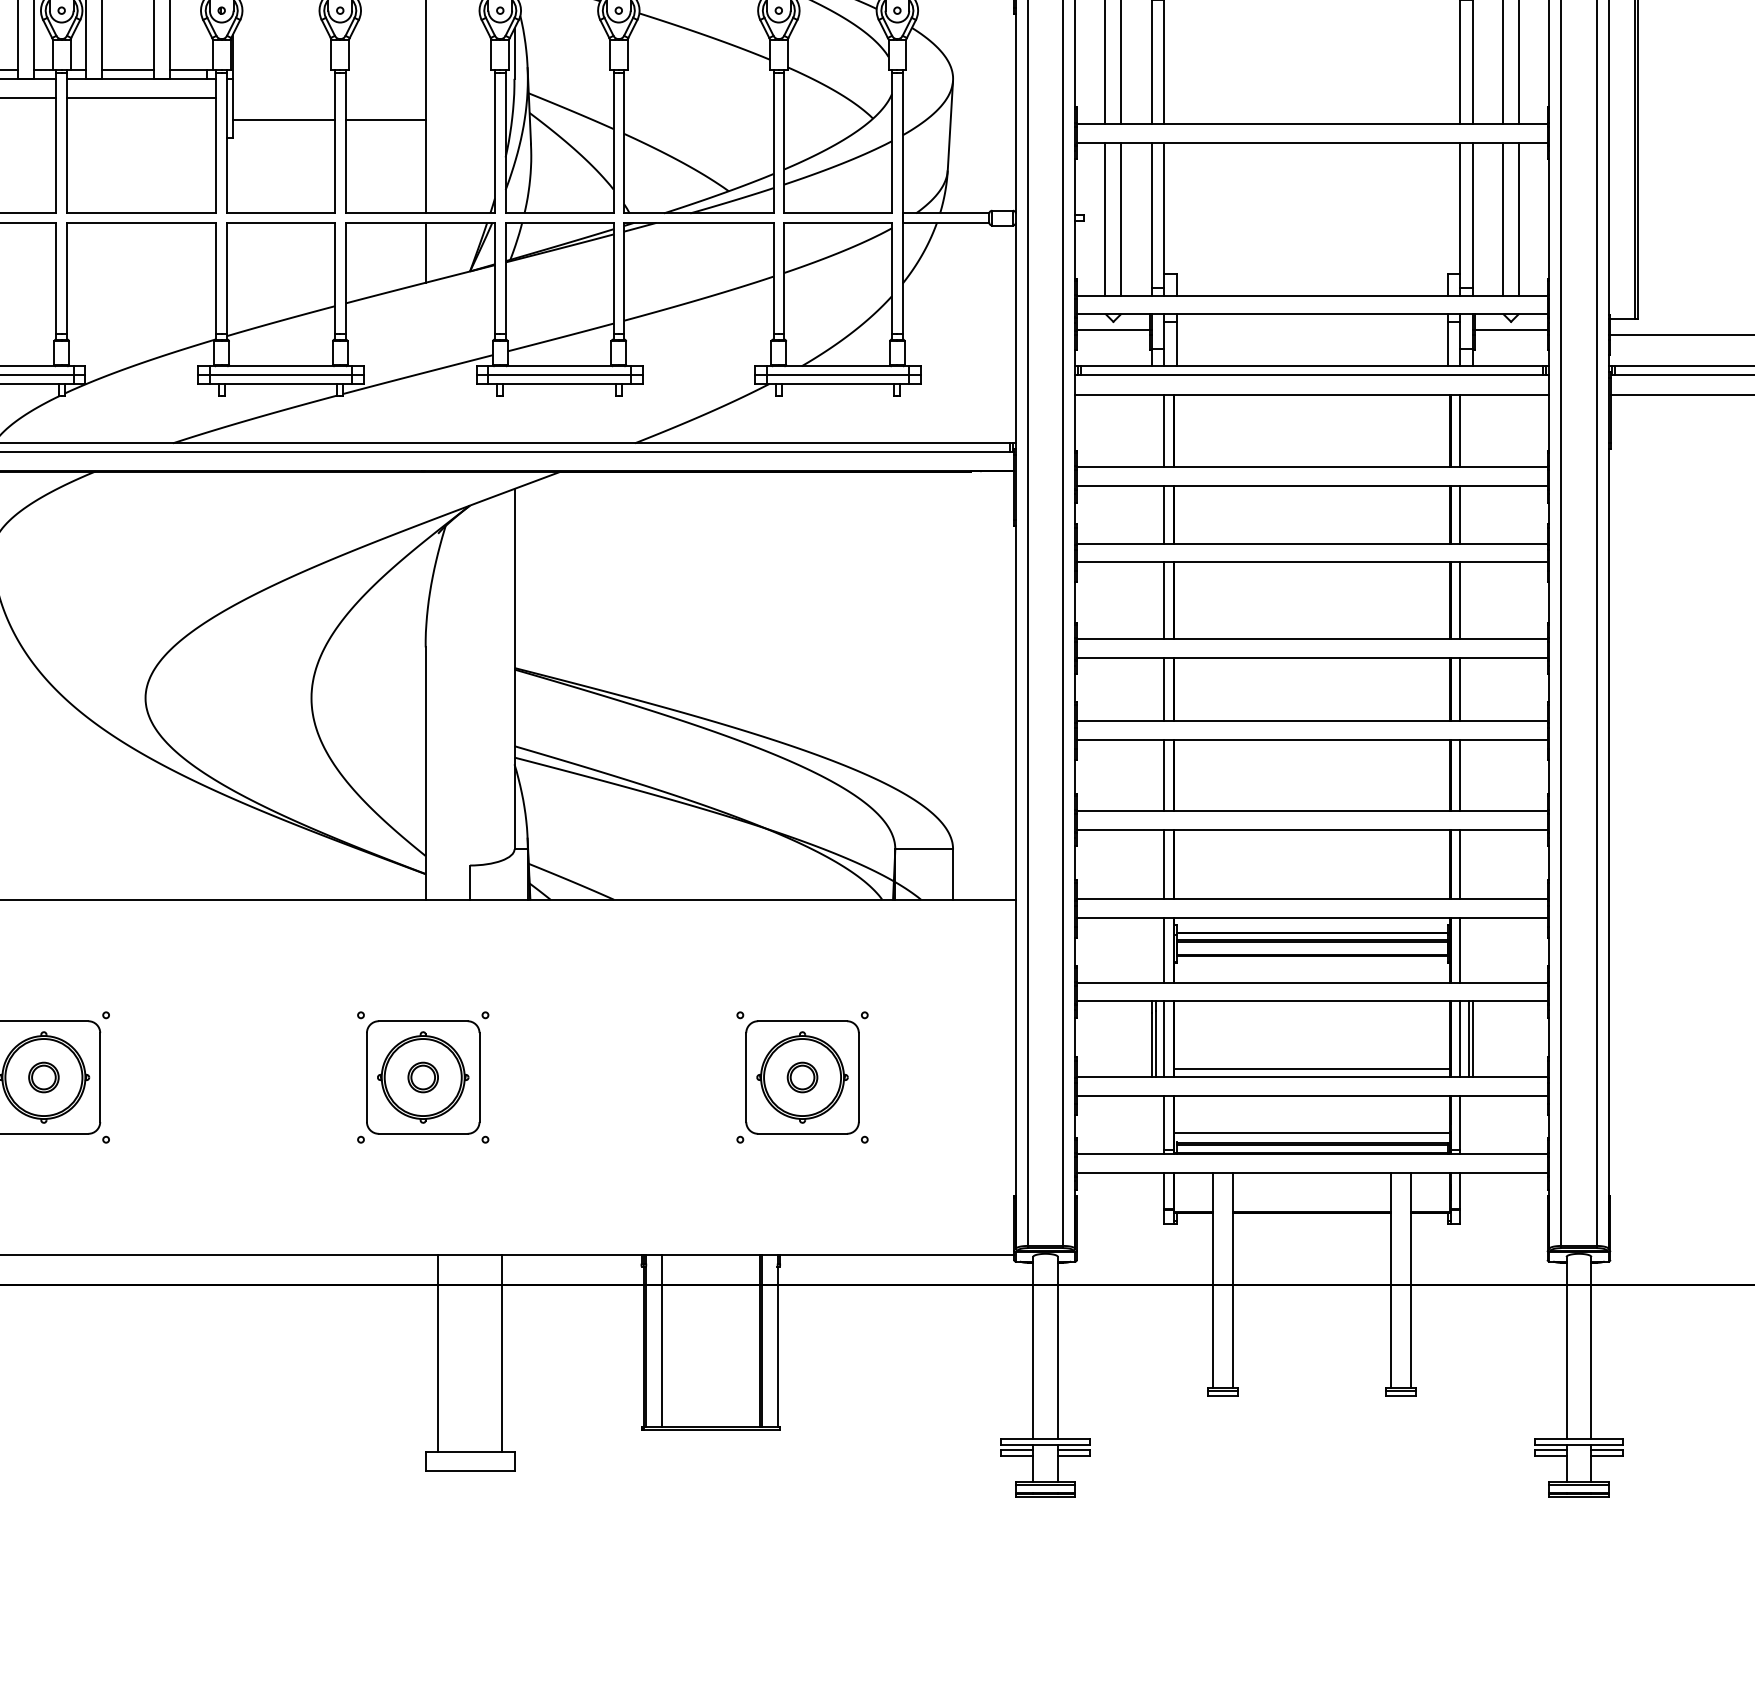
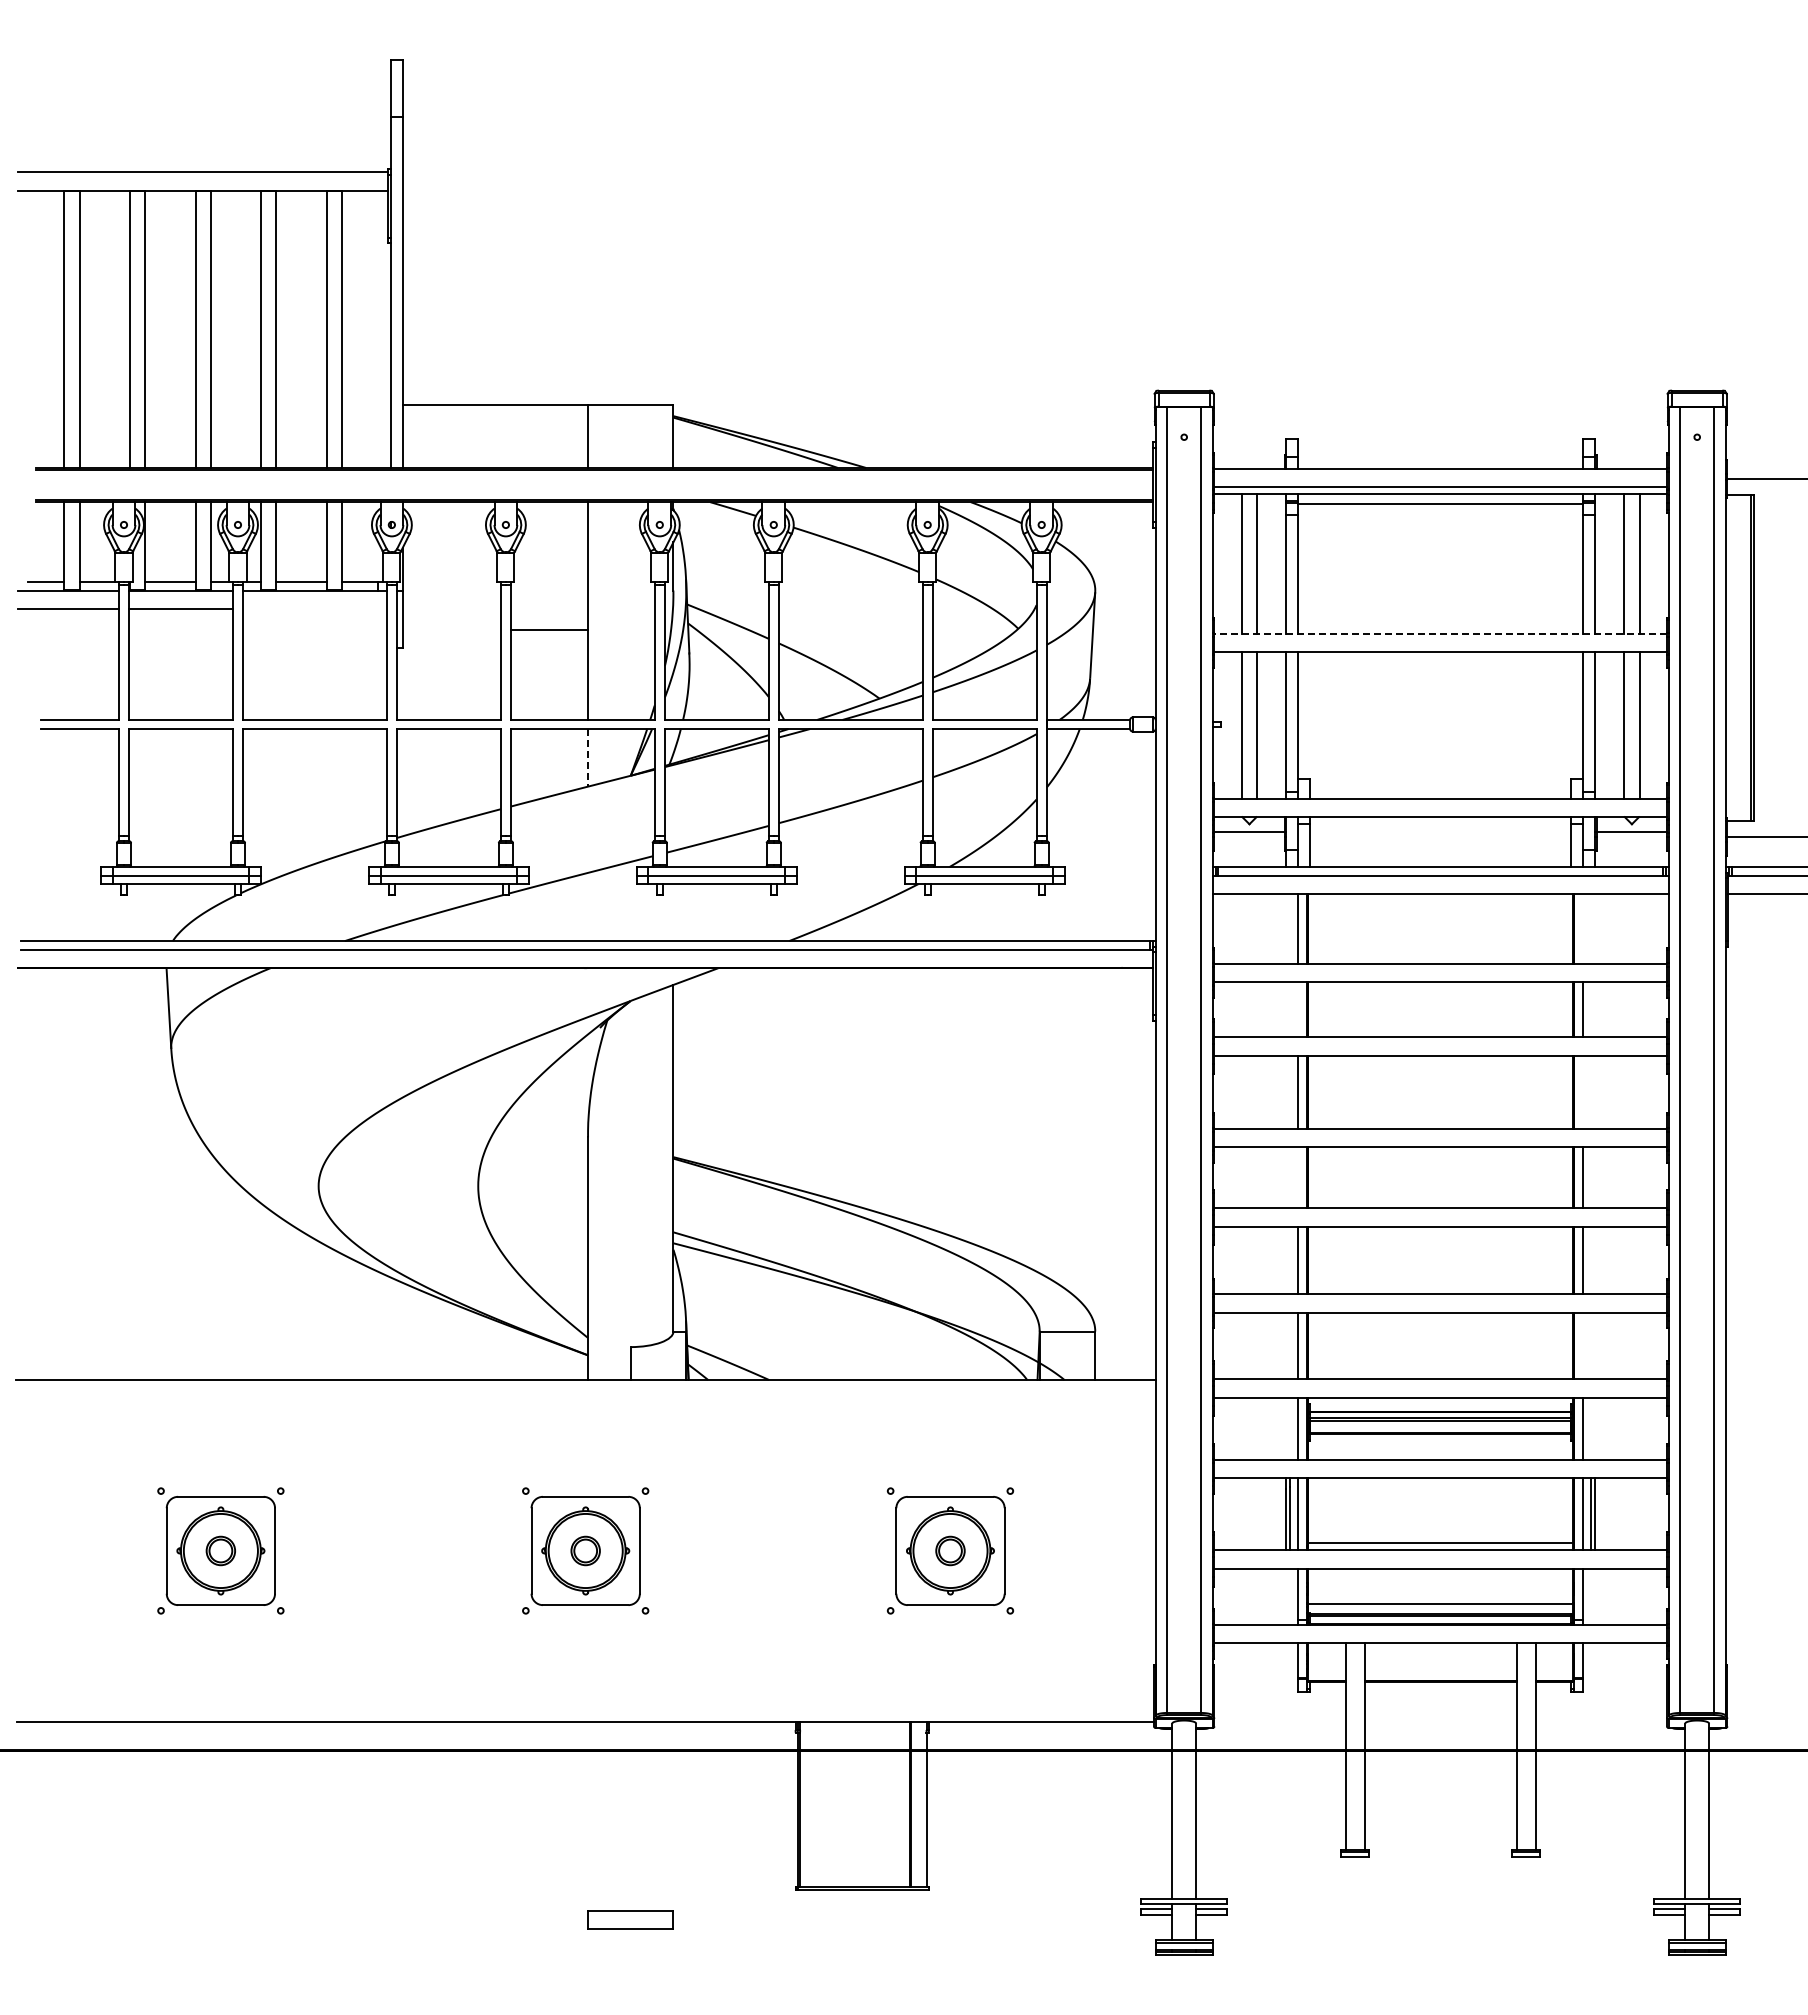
line: (141, 98) -> (314, 609), removed
line: (283, 120) -> (451, 630), removed
line: (1312, 123) -> (1440, 633), solid -> dashed
line: (425, 252) -> (587, 757), solid -> dashed
line: (1460, 431) -> (1583, 929), removed
line: (1164, 514) -> (1298, 1009), removed
line: (1460, 600) -> (1583, 1092), removed
line: (1164, 689) -> (1298, 1177), removed
line: (1460, 863) -> (1583, 1345), removed
line: (662, 1340) -> (815, 1803), removed
line: (437, 1353) -> (599, 1816), removed
line: (502, 1353) -> (661, 1816), removed

